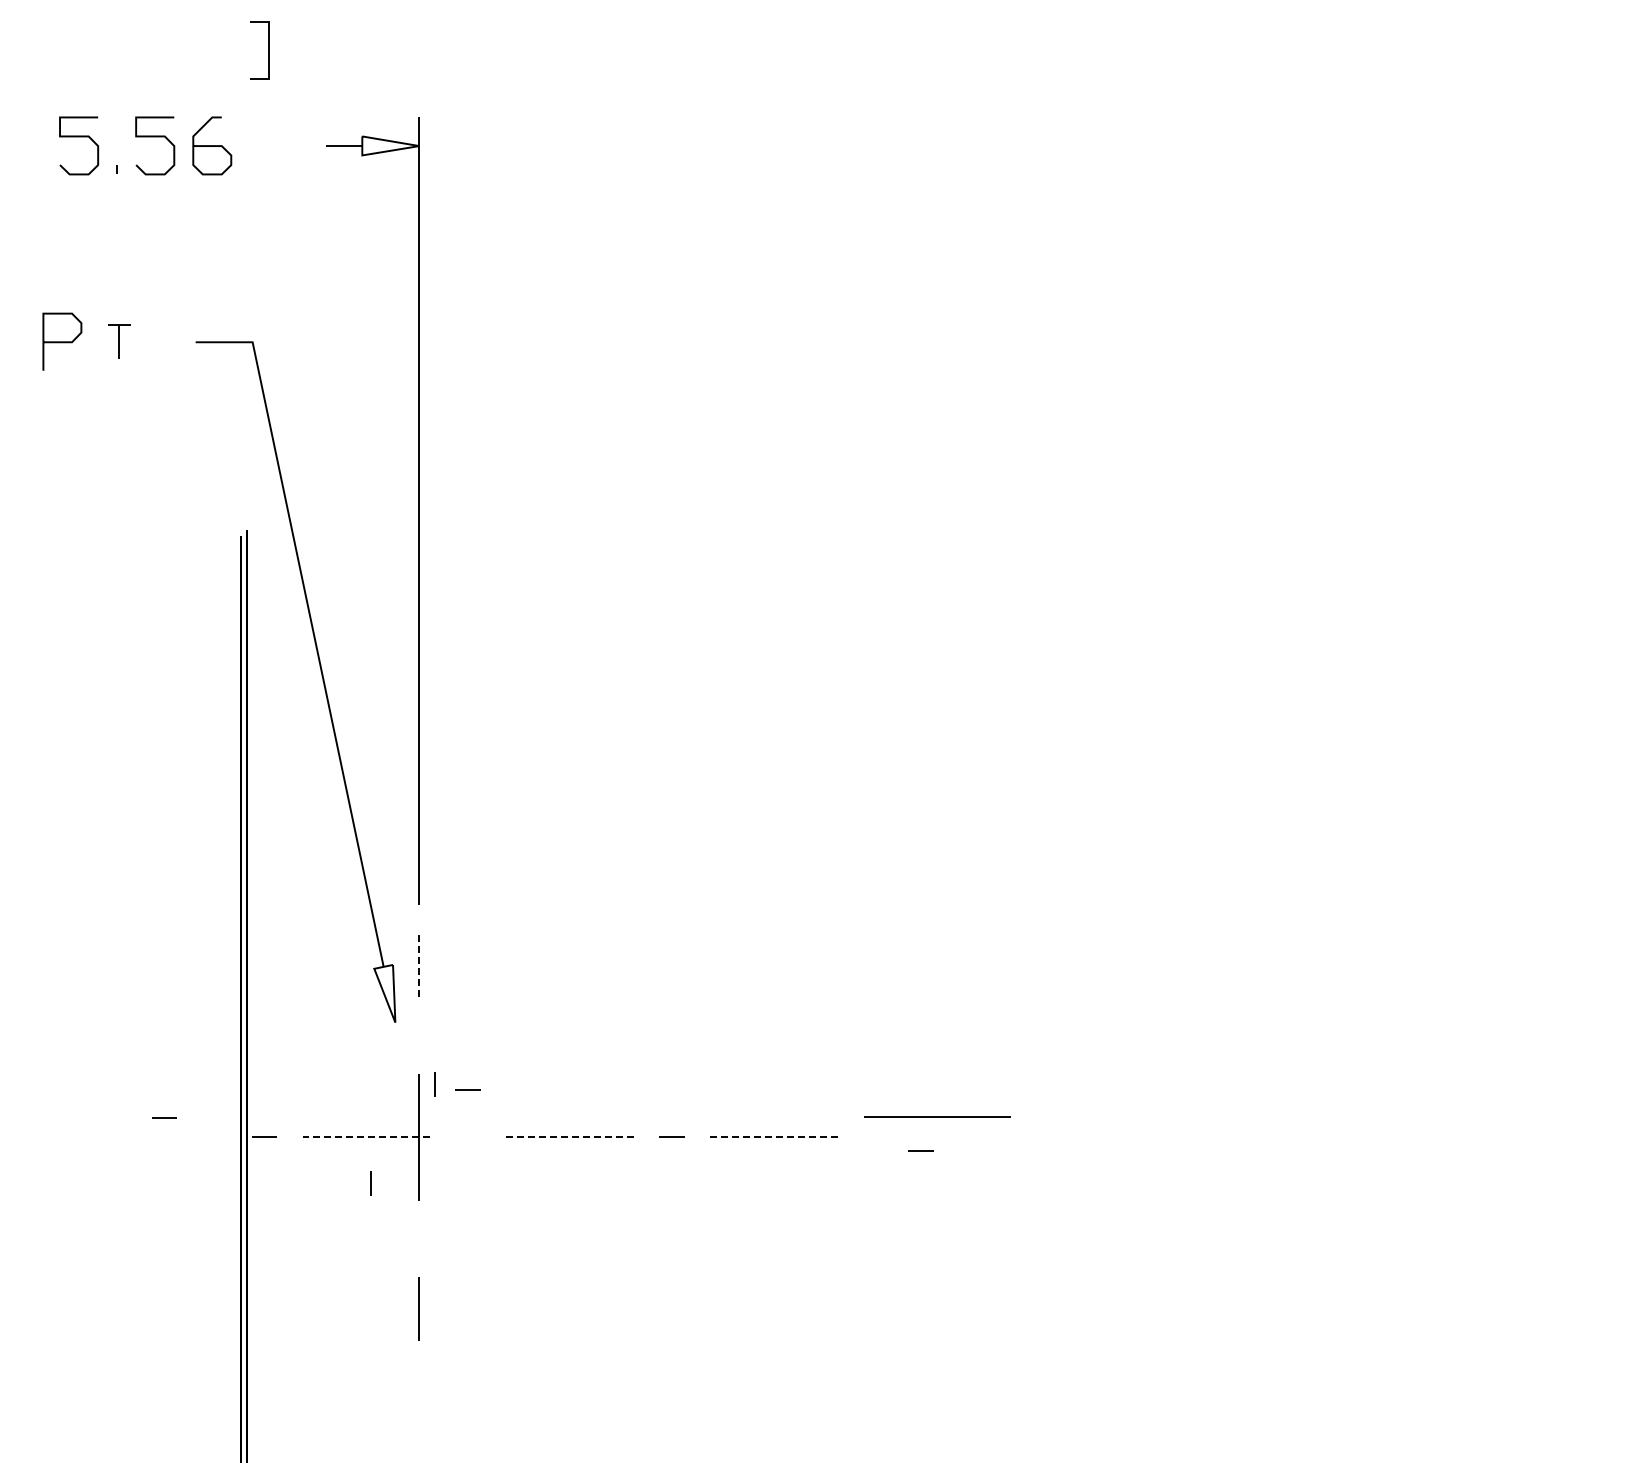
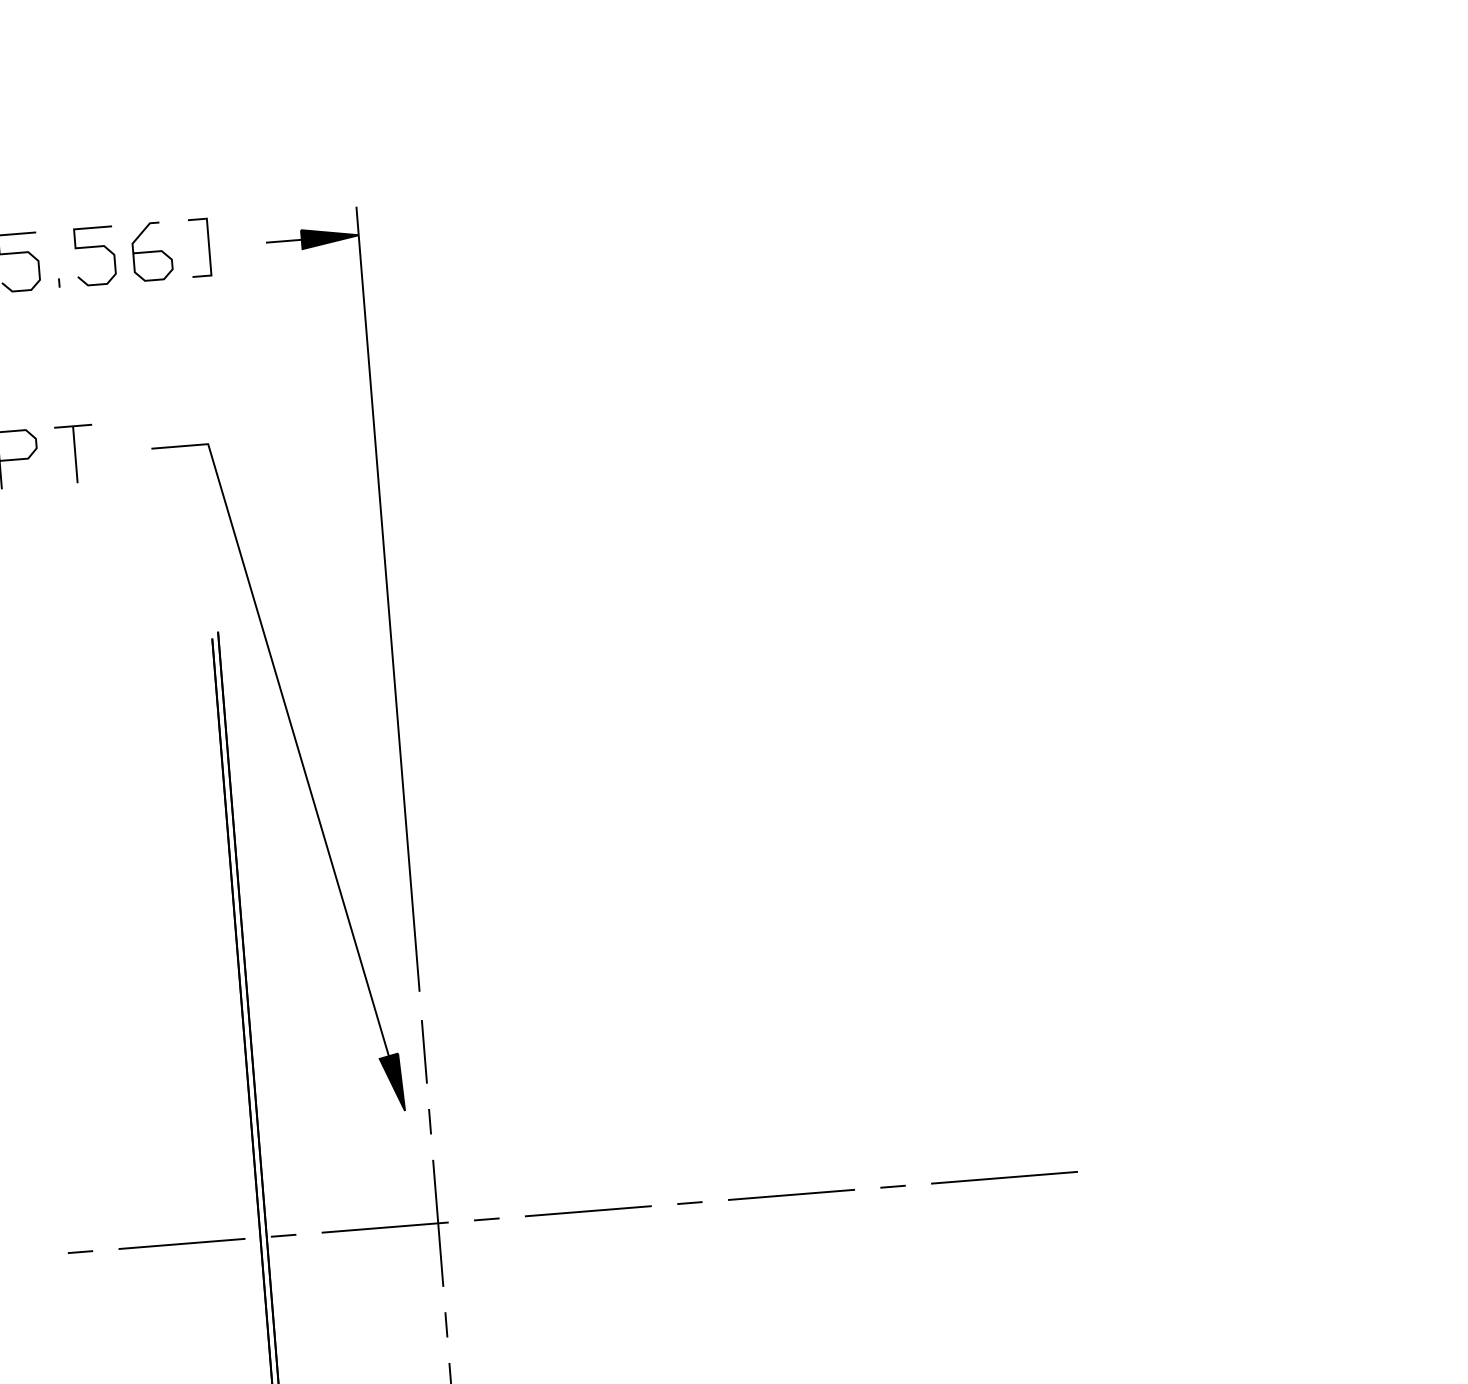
line: (268, 50) -> (208, 246), moved
fill: (390, 145) -> (329, 236), added
part: (119, 341) -> (75, 454), size x1.67
line: (419, 965) -> (424, 1051), dashed -> solid
fill: (384, 993) -> (391, 1082), added
line: (434, 1084) -> (429, 1121), moved
line: (467, 1089) -> (486, 1218), moved
line: (937, 1116) -> (1004, 1176), moved
line: (164, 1117) -> (80, 1251), moved
line: (162, 1136) -> (182, 1243), added
line: (366, 1137) -> (385, 1227), dashed -> solid
line: (570, 1137) -> (588, 1211), dashed -> solid
line: (773, 1137) -> (791, 1195), dashed -> solid
line: (920, 1150) -> (892, 1185), moved
line: (370, 1183) -> (445, 1325), moved

